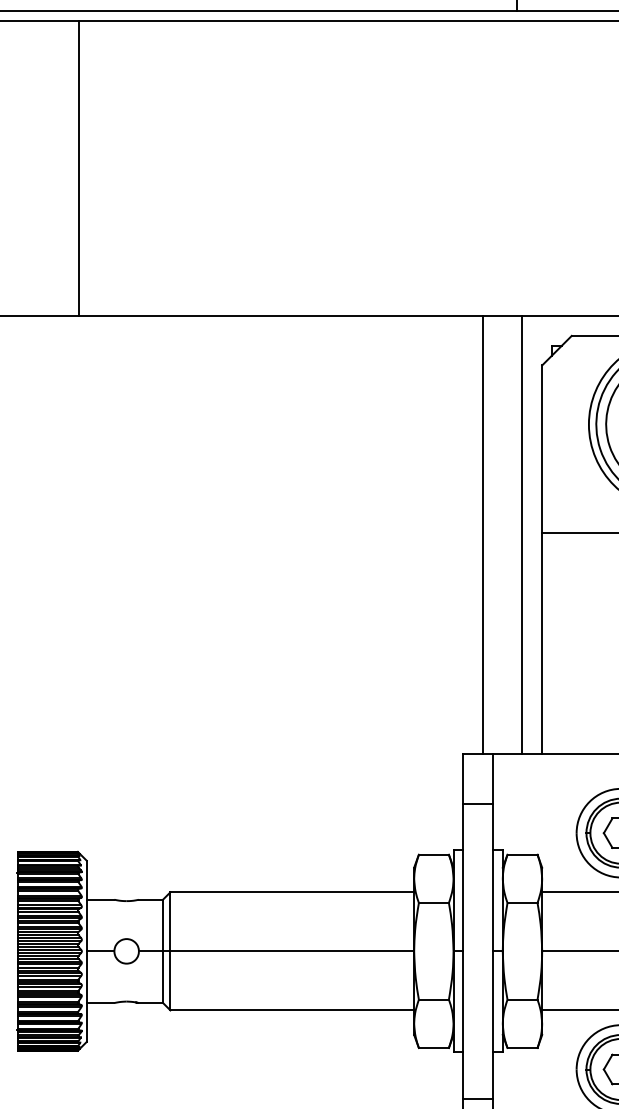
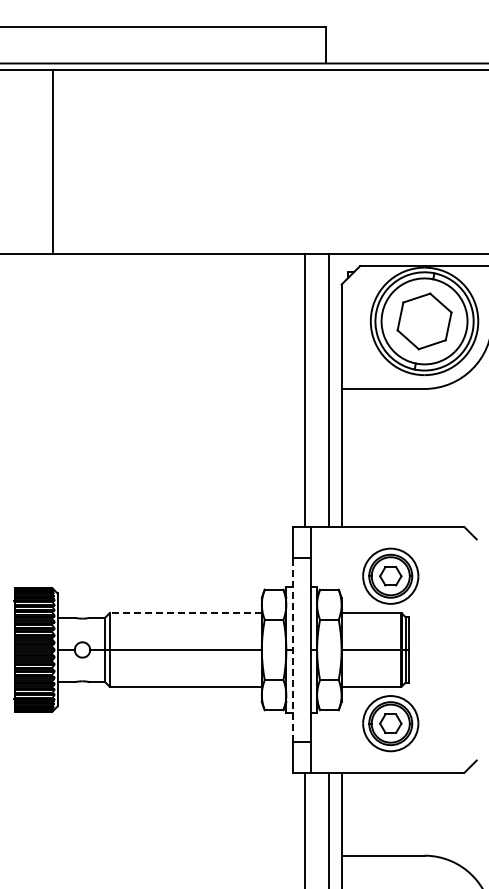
line: (291, 892) -> (185, 613), solid -> dashed
line: (463, 950) -> (292, 649), solid -> dashed

